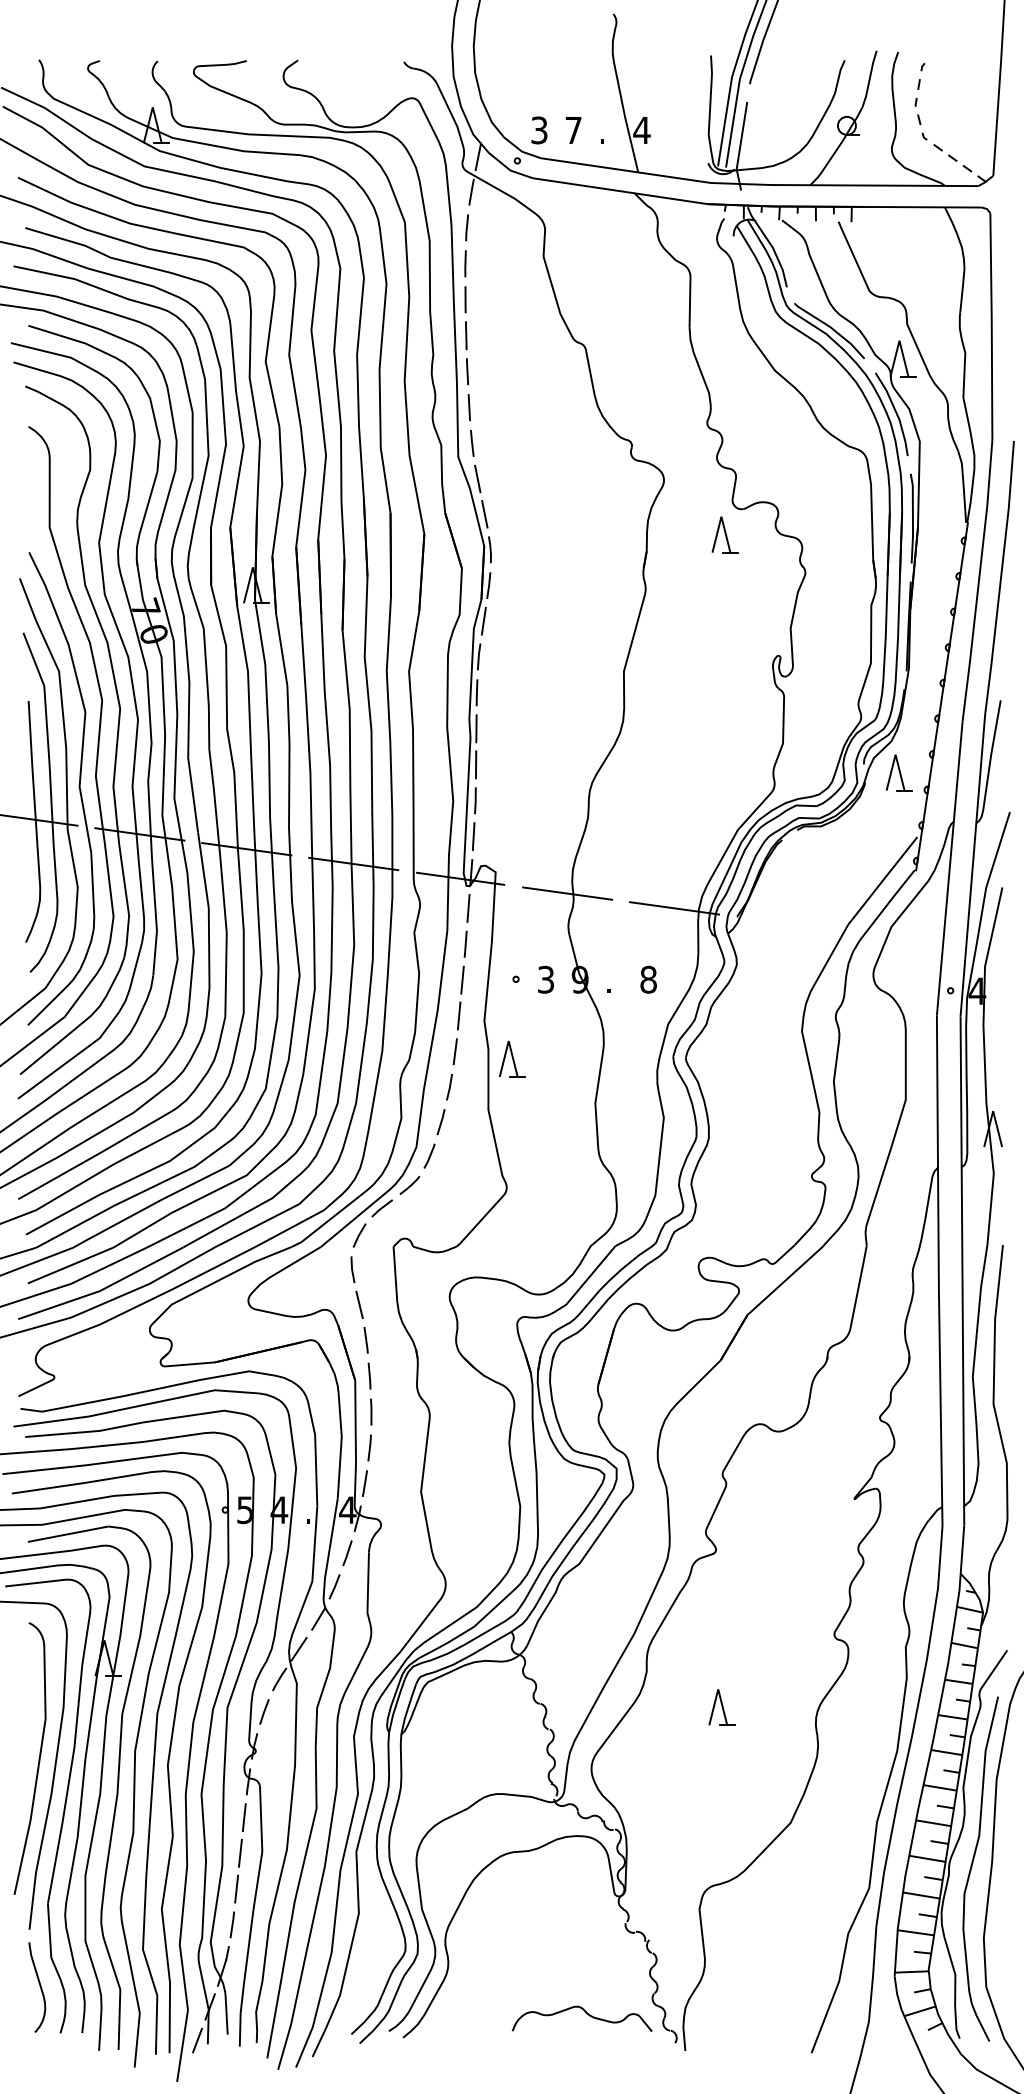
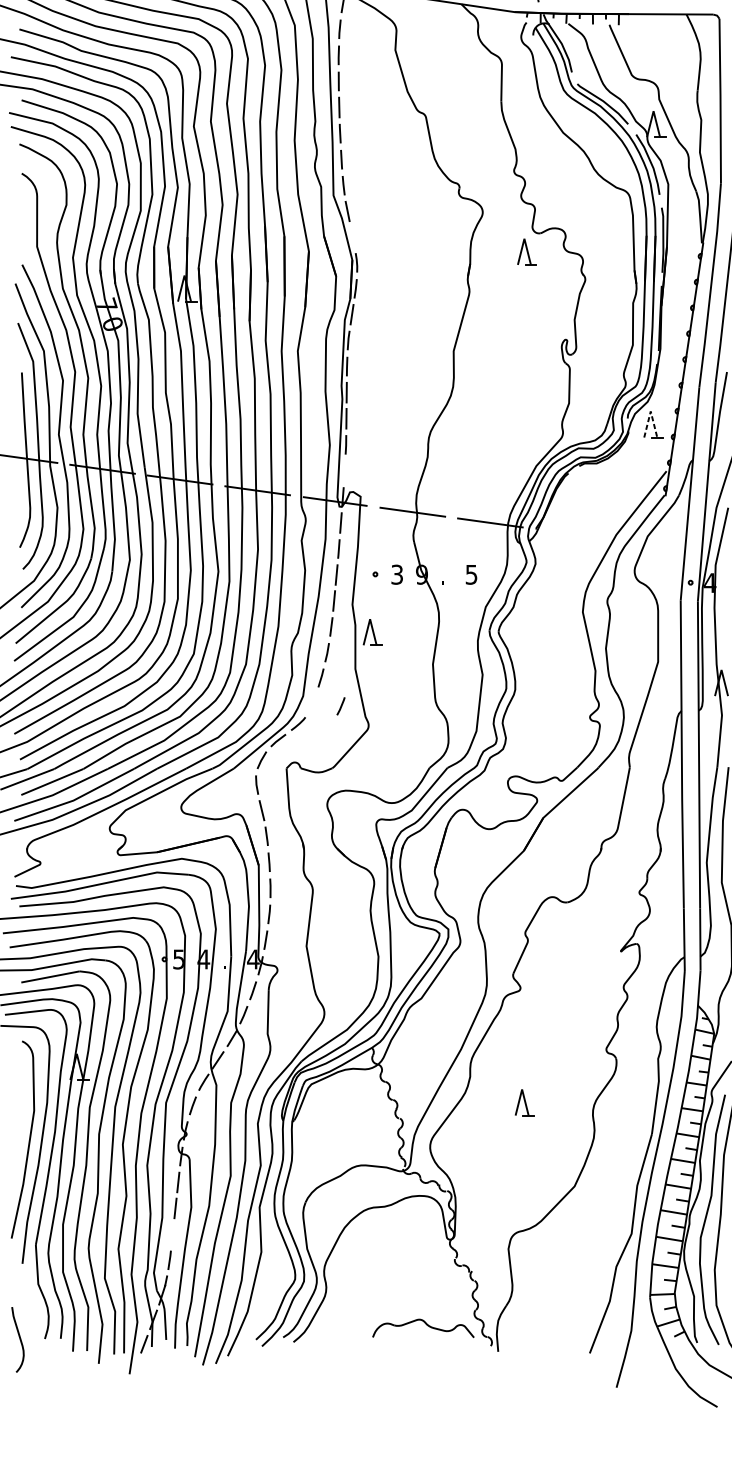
line: (484, 514) -> (352, 237), removed
line: (895, 754) -> (650, 411), solid -> dashed
line: (473, 836) -> (344, 470), removed
text: (648, 979) -> (471, 574), 8 -> 5
line: (429, 1155) -> (340, 705), moved
line: (236, 1888) -> (172, 1233), removed
curve: (39, 1986) -> (19, 1339), moved

